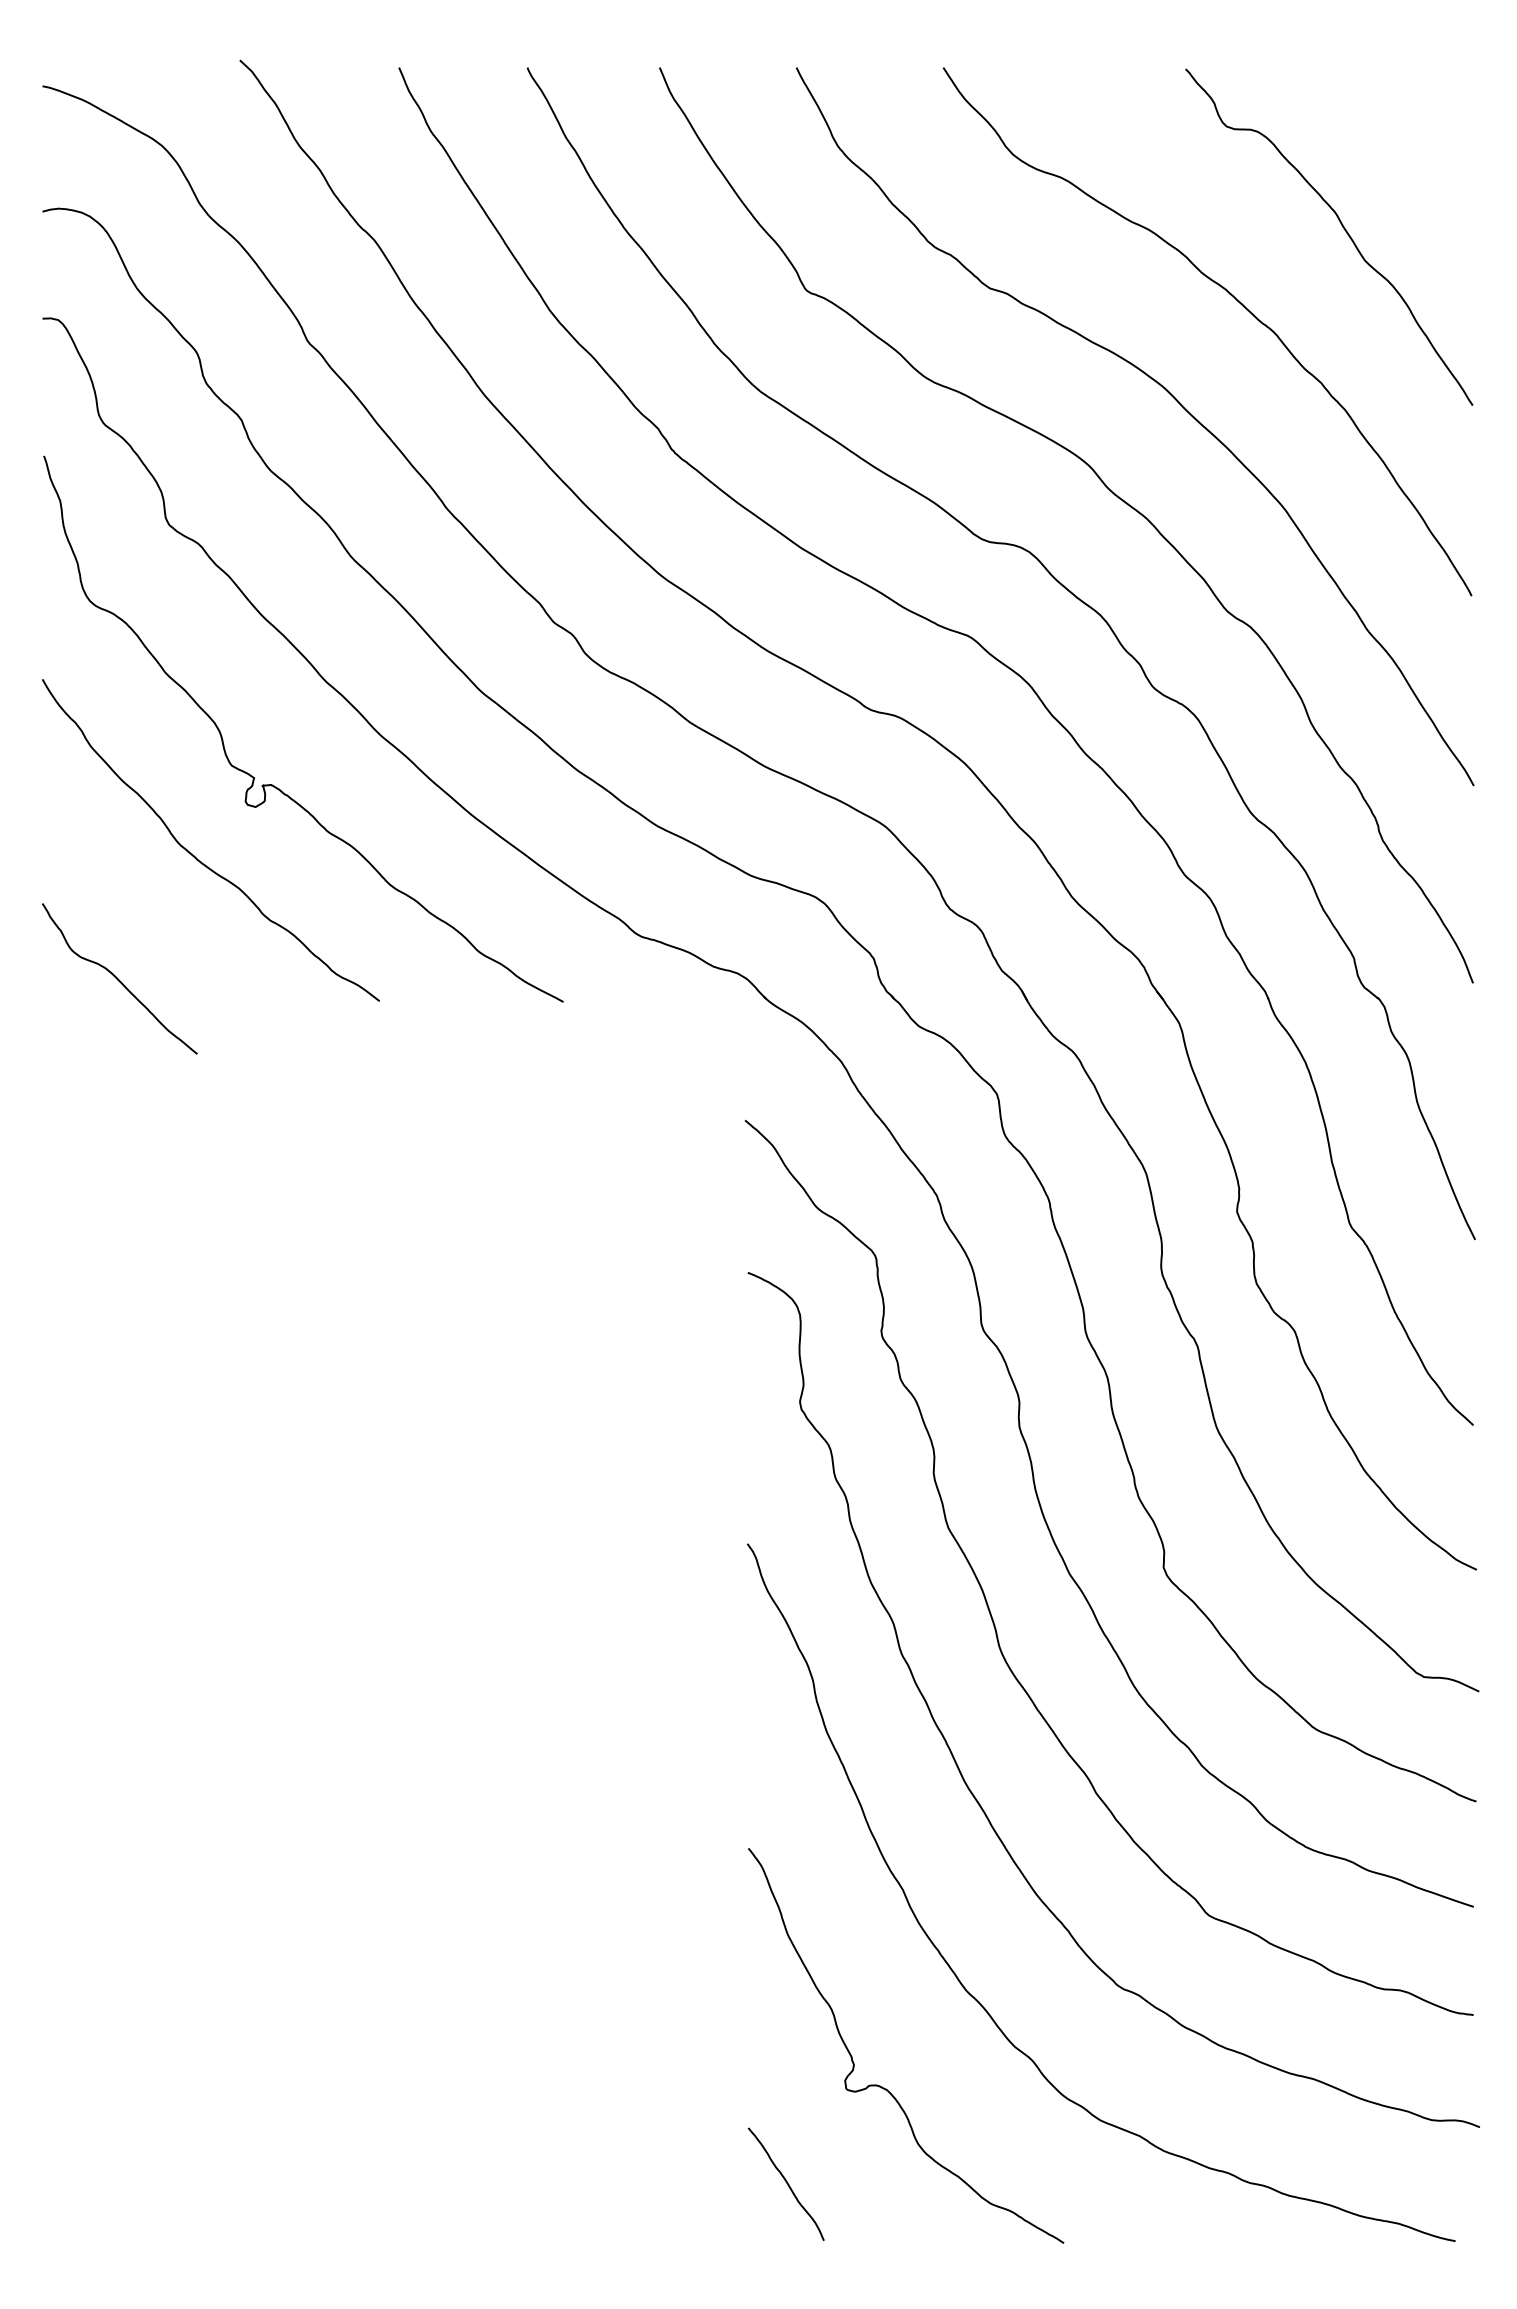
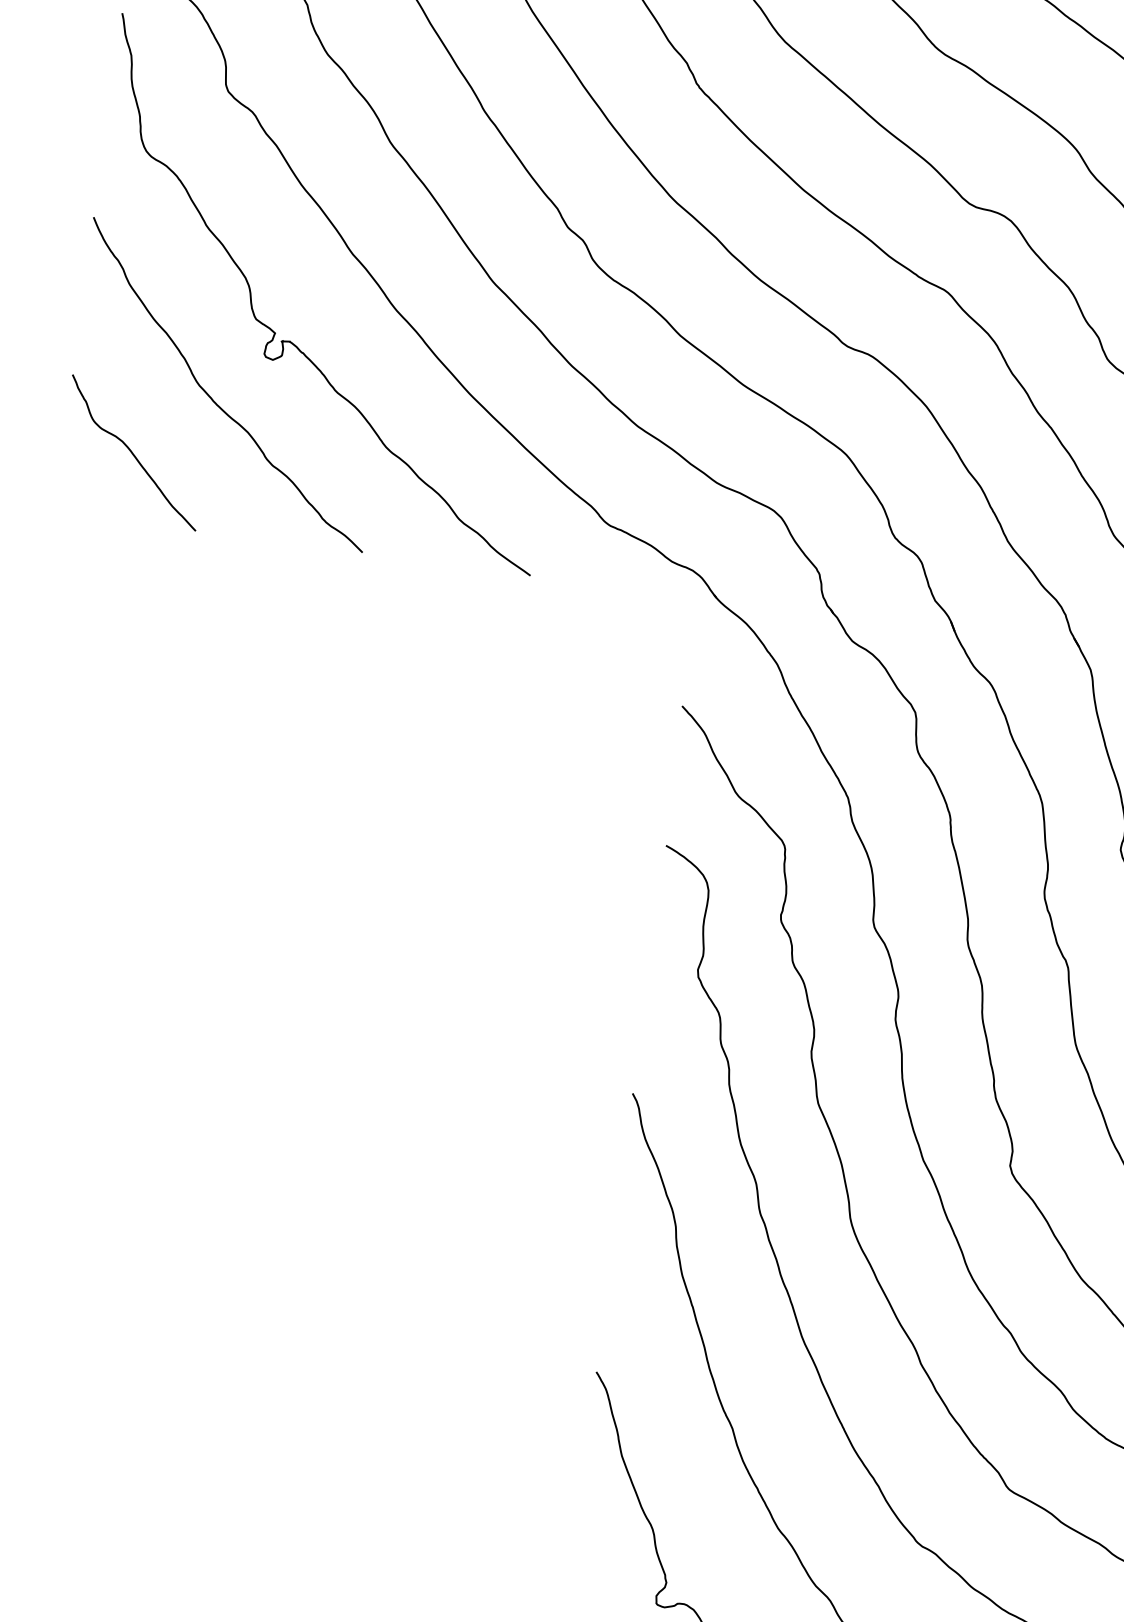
curve: (118, 978) -> (132, 452), moved

